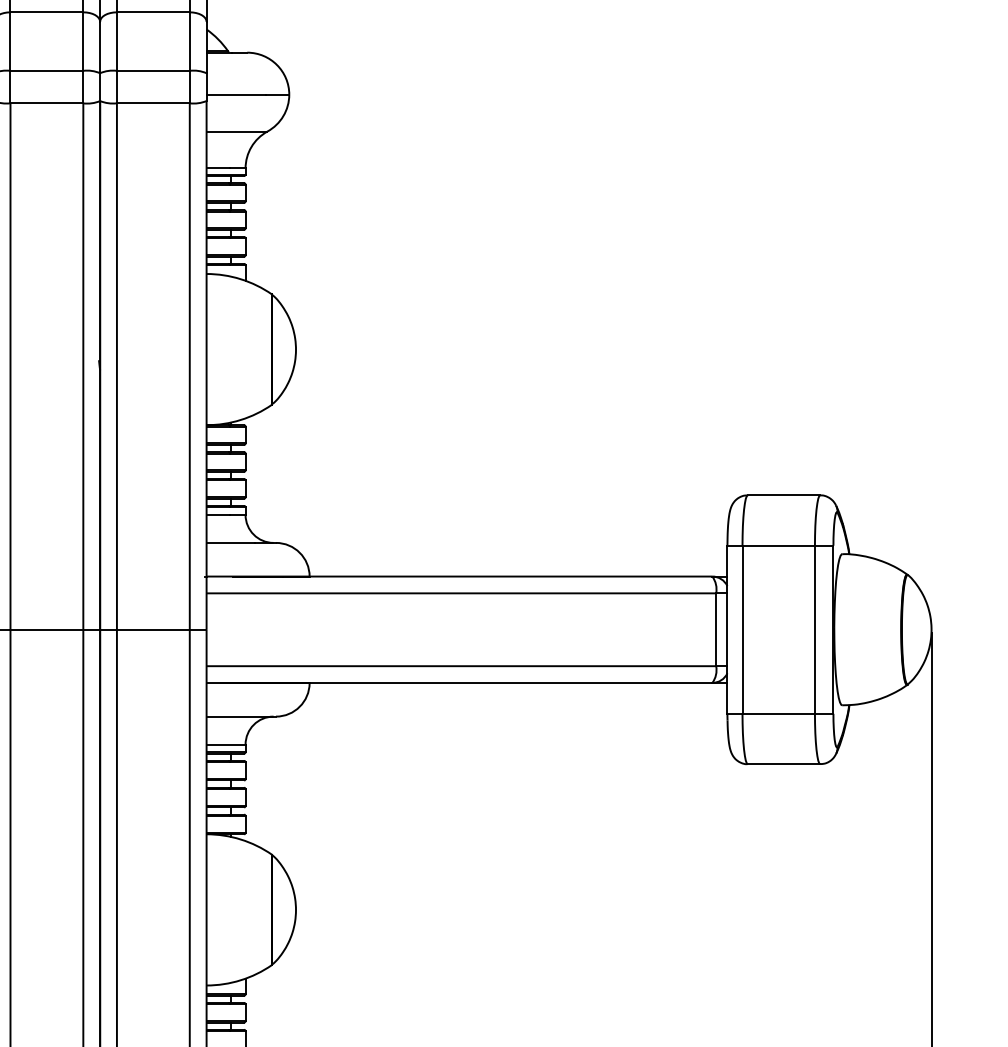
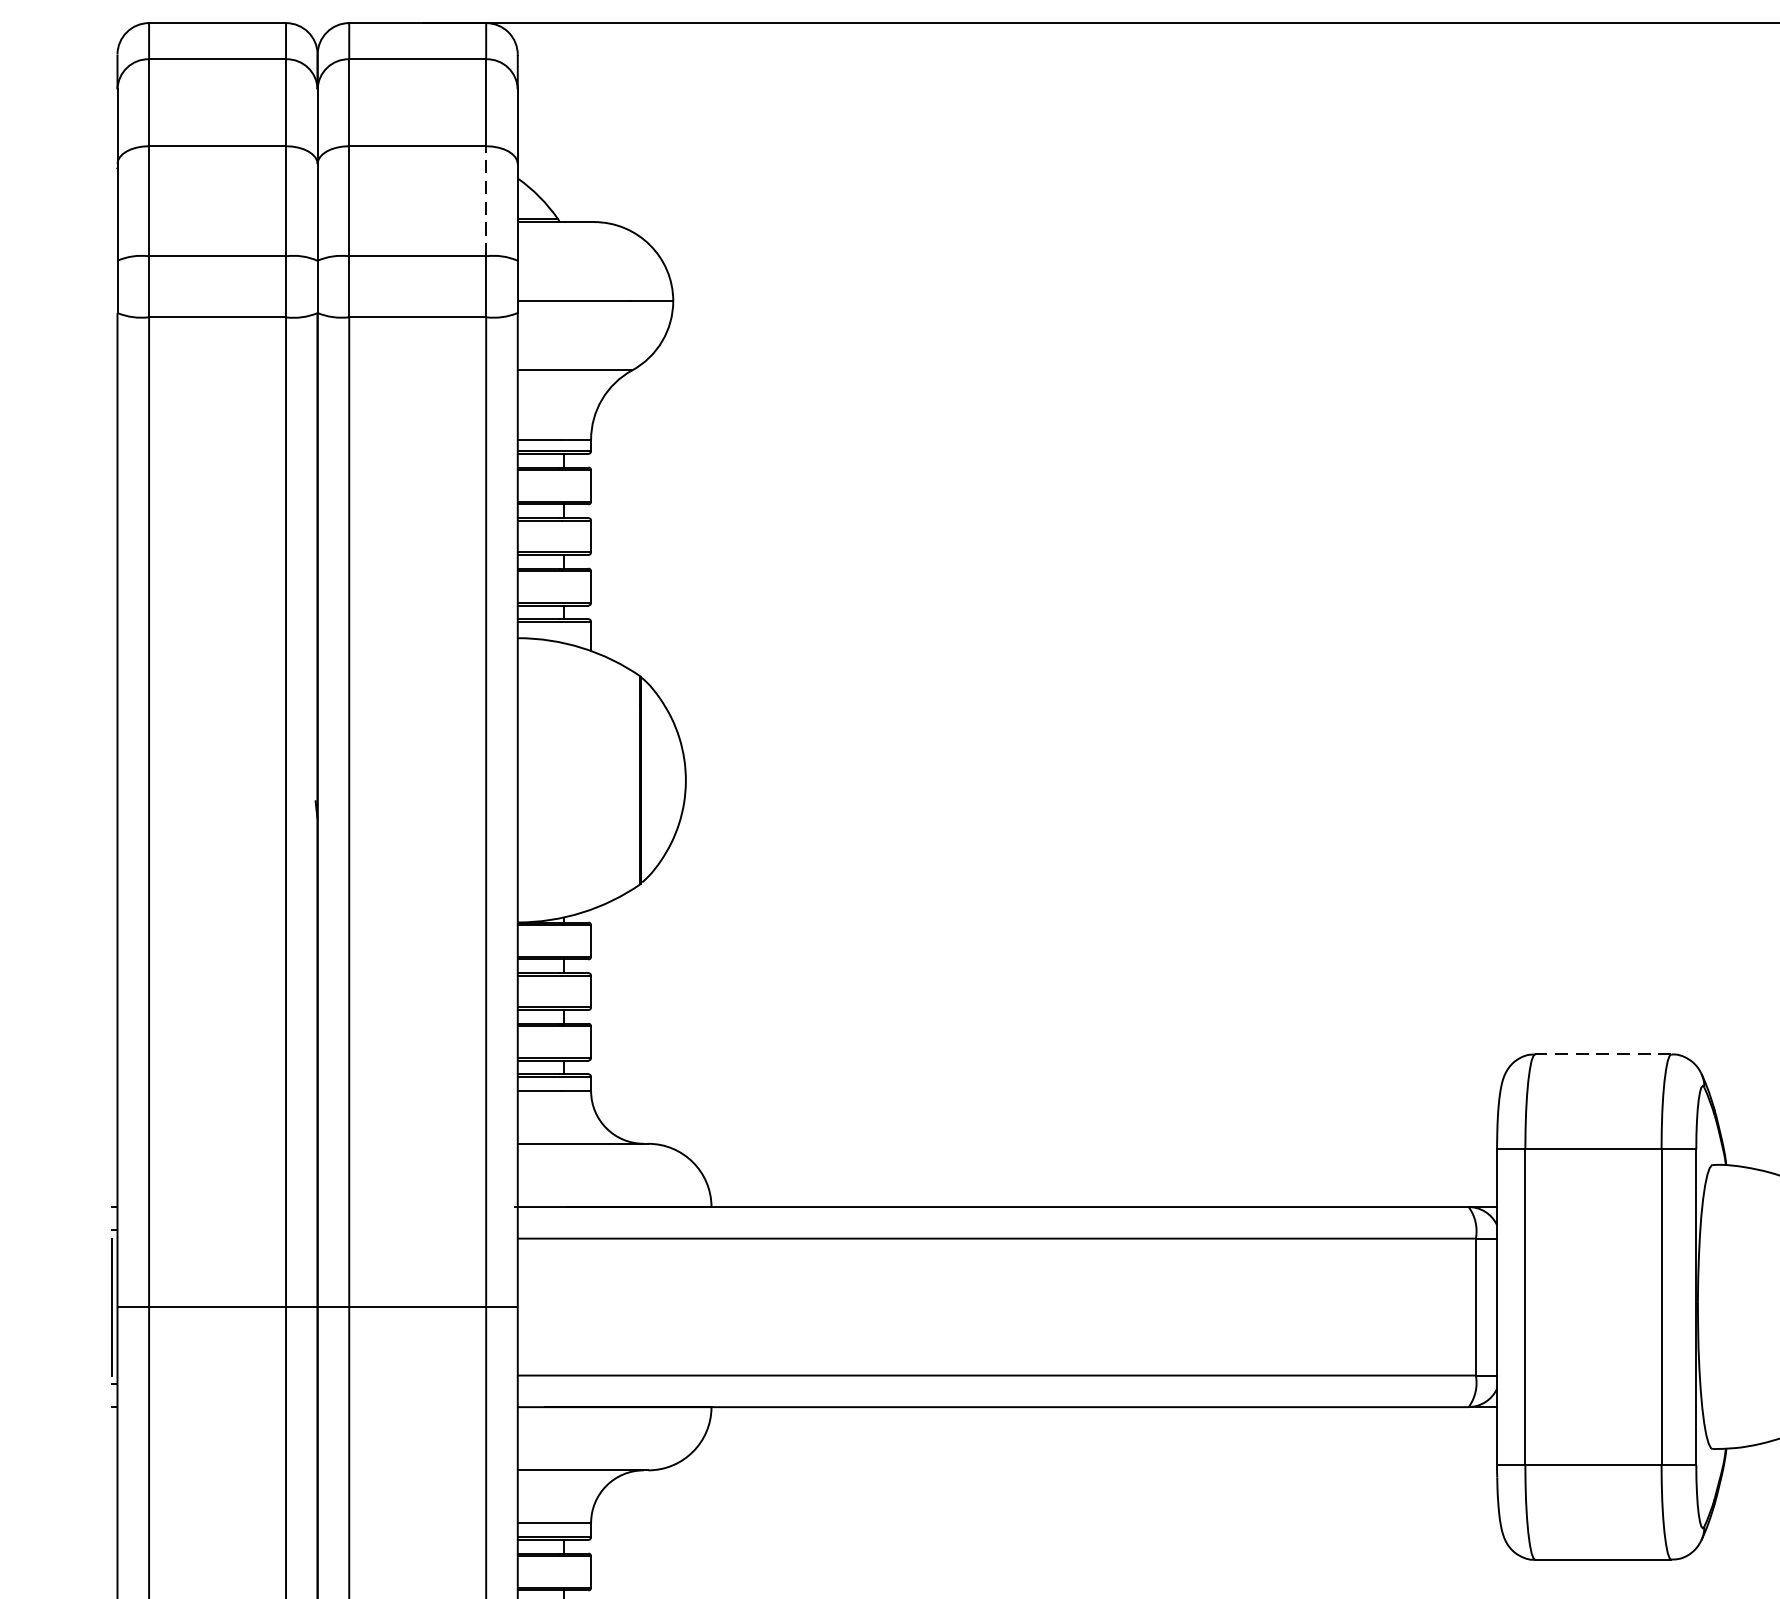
line: (189, 41) -> (485, 201), solid -> dashed
line: (783, 495) -> (1602, 1054), solid -> dashed

